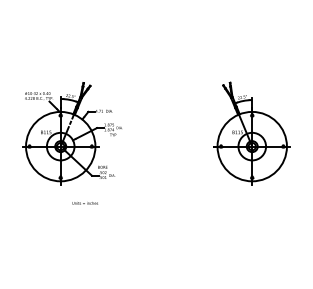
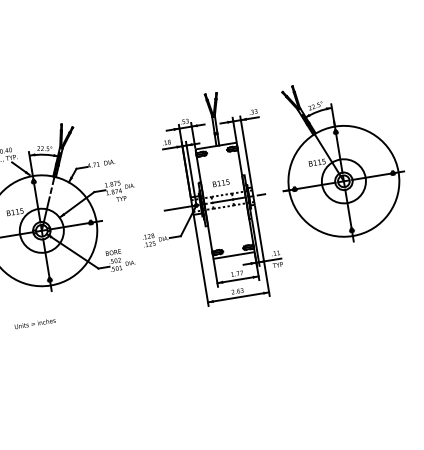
part: (164, 144) -> (204, 200), added
text: (84, 203) -> (34, 324), moved

